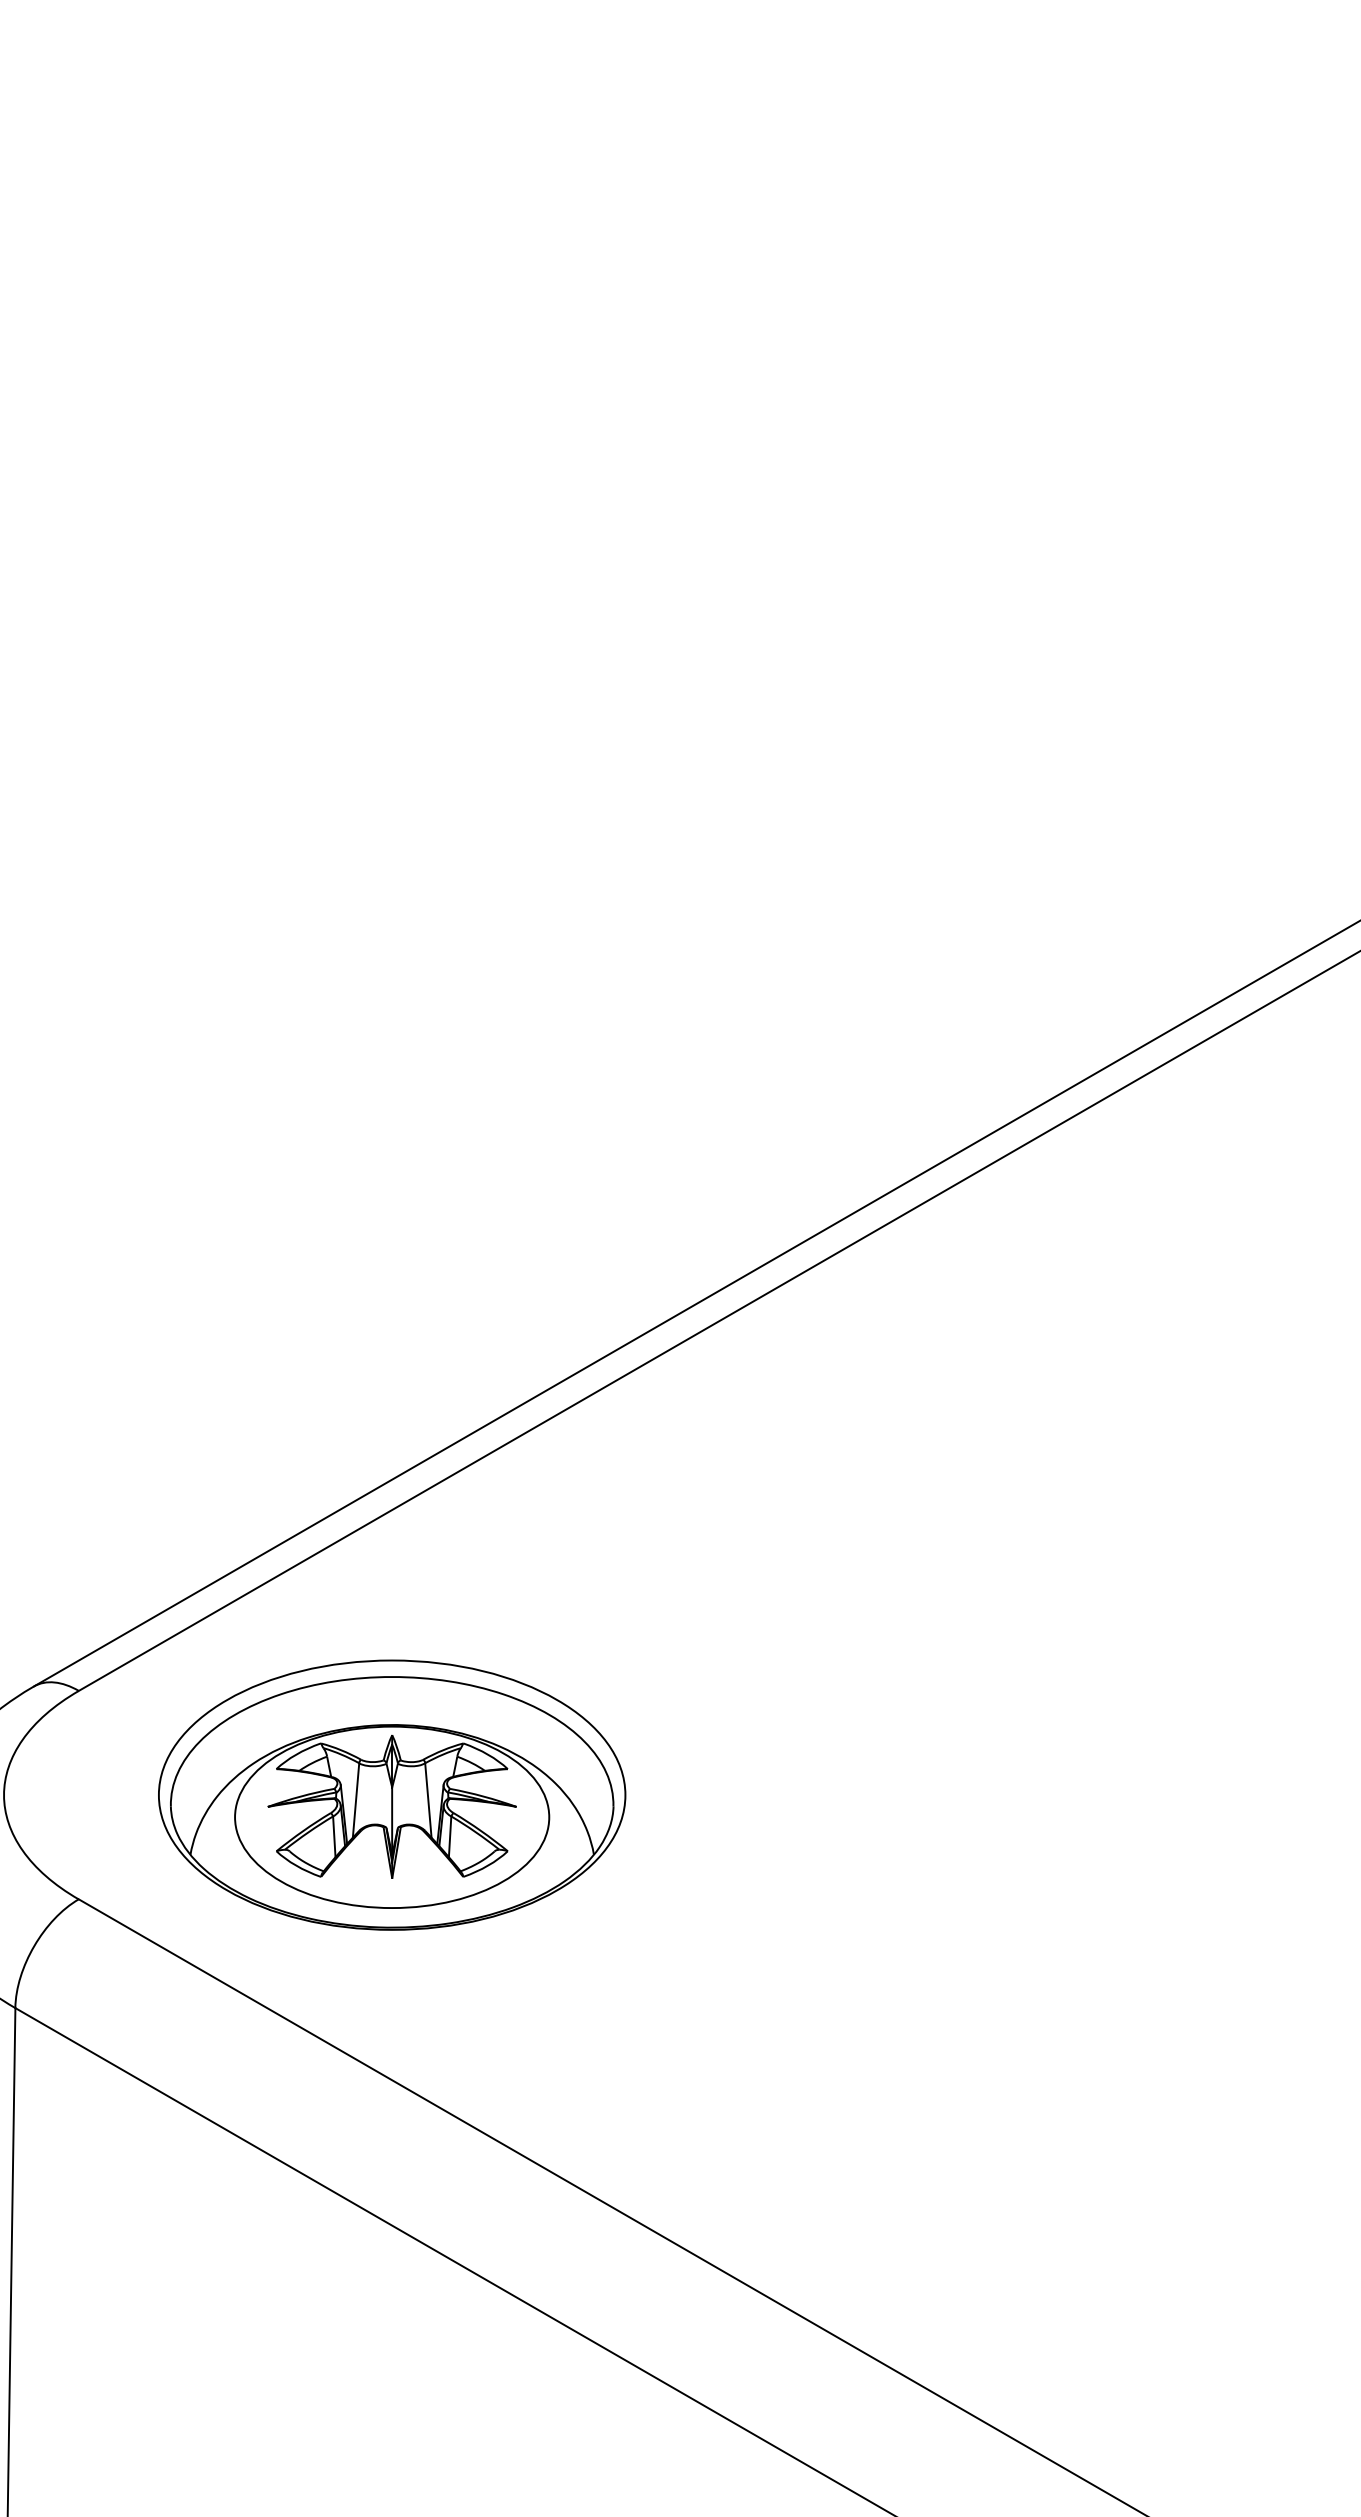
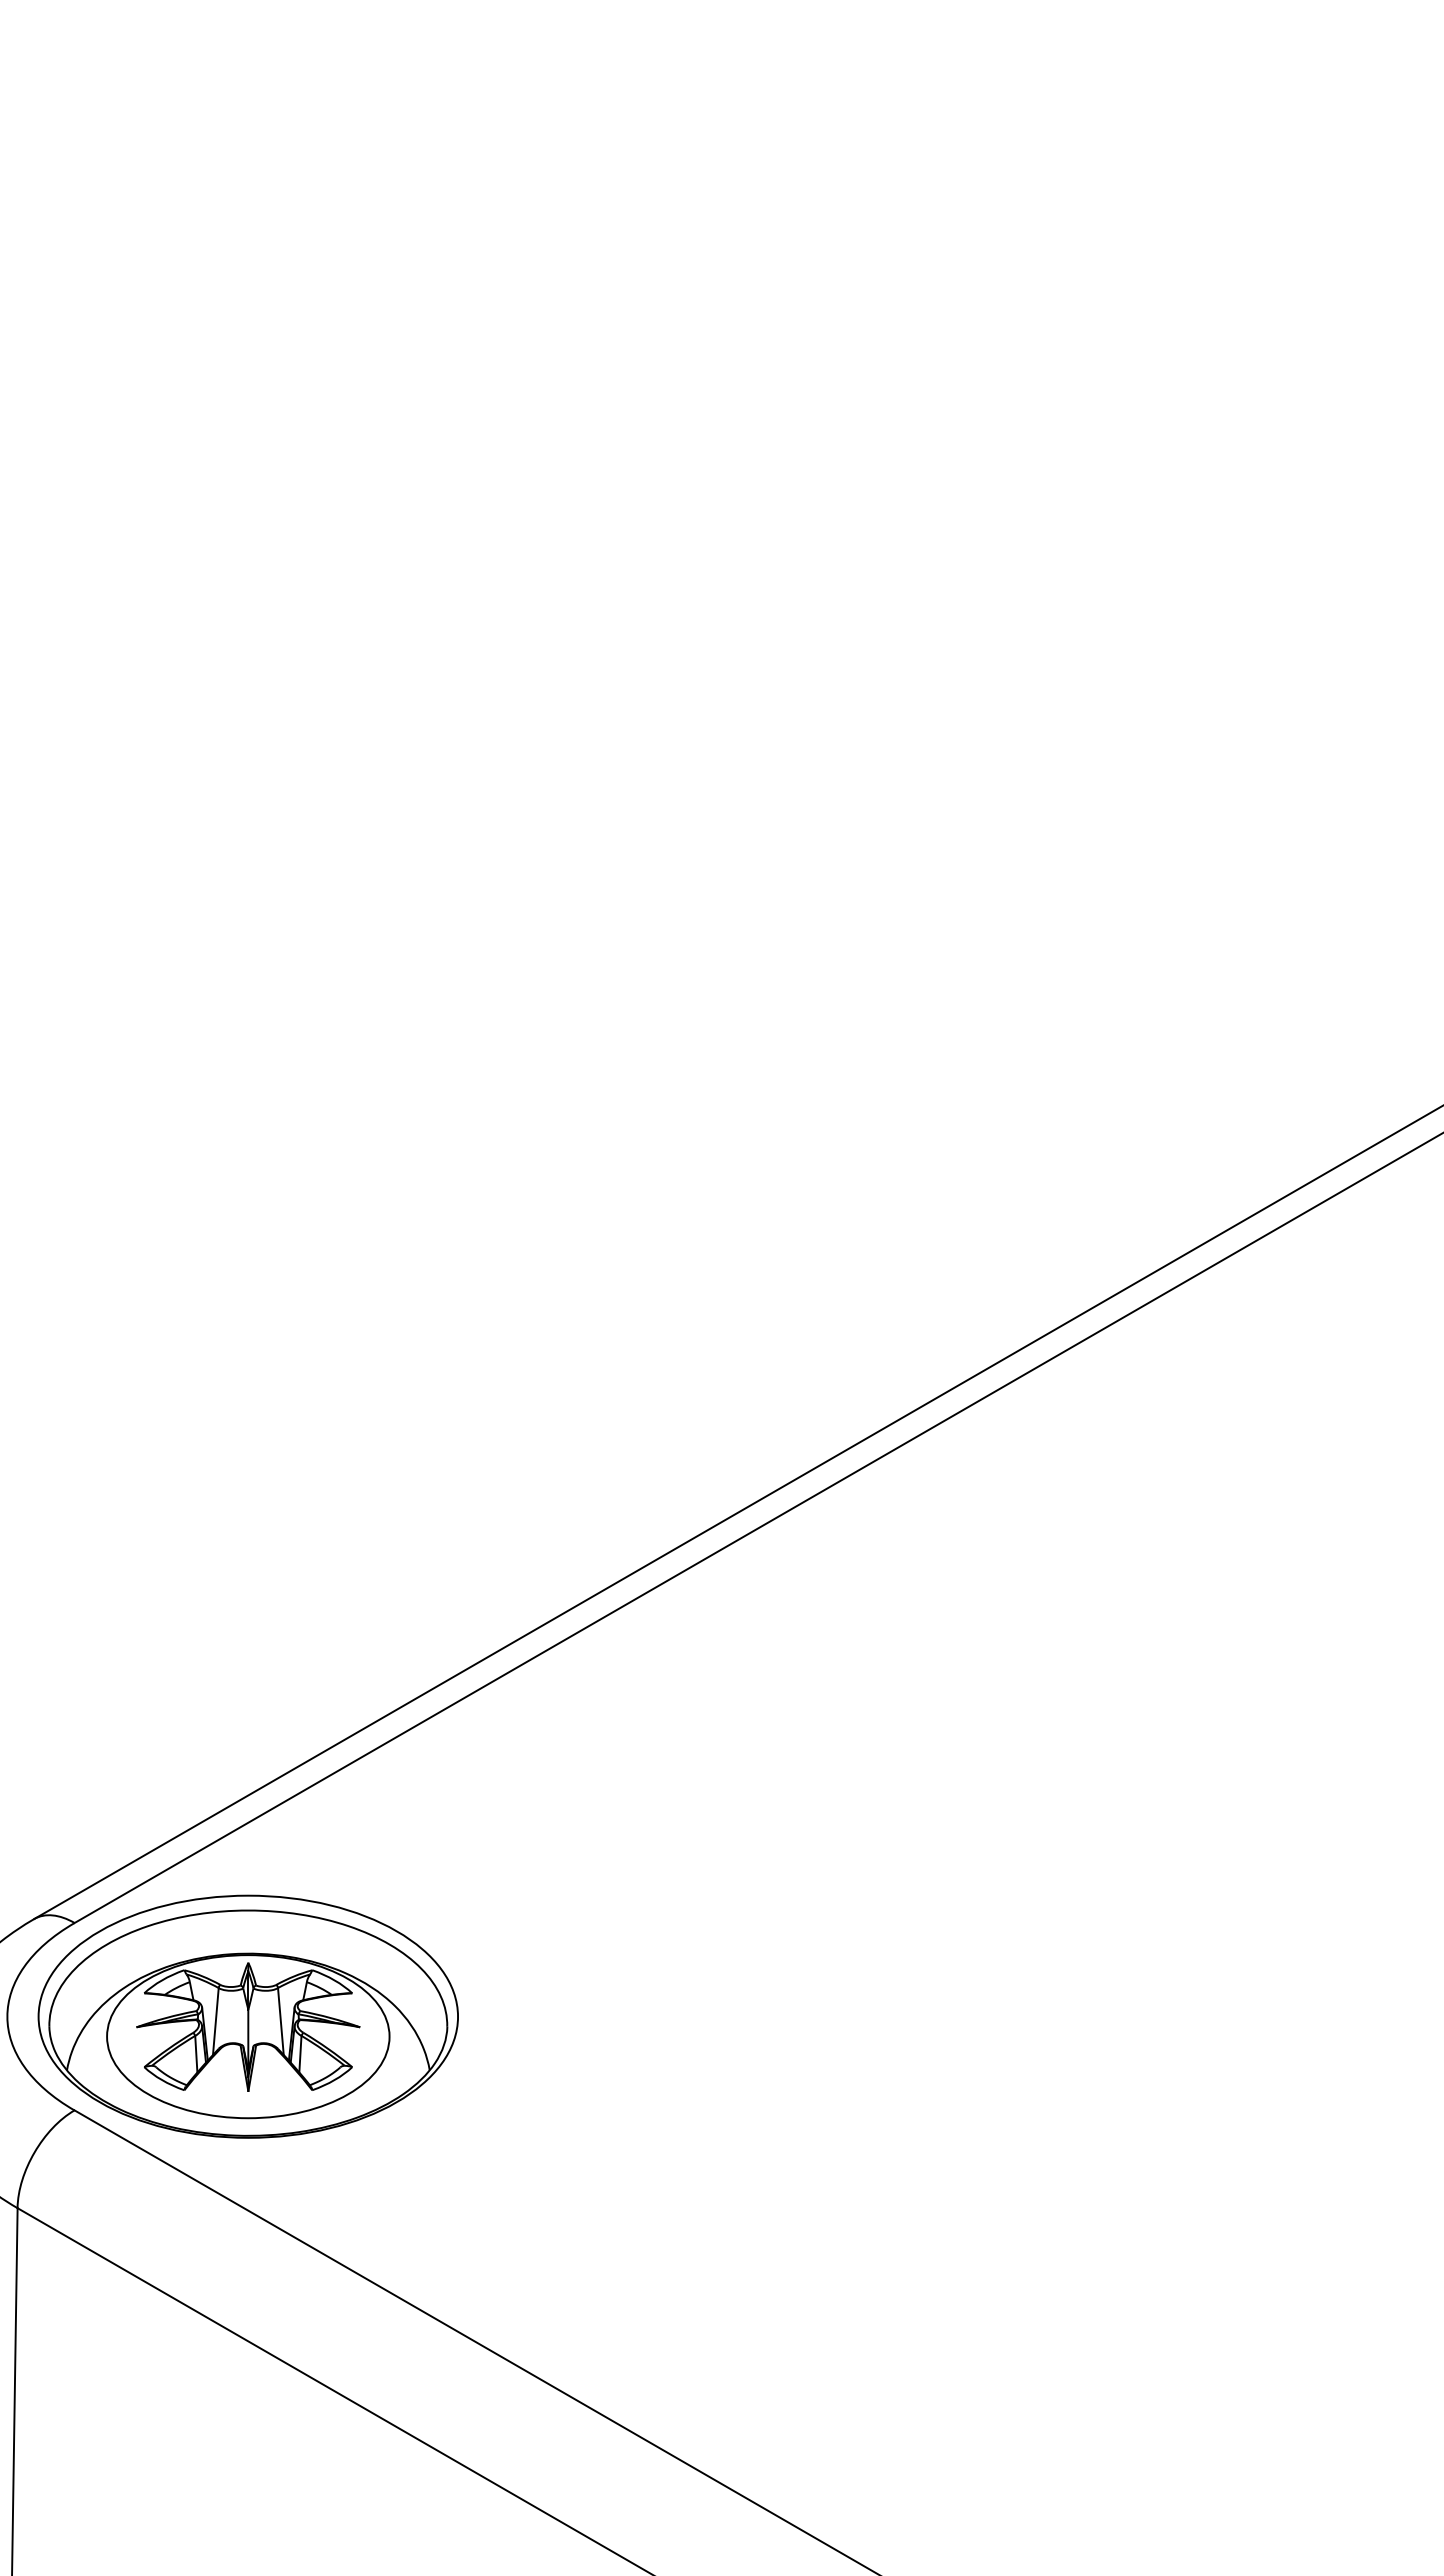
part: (391, 1794) -> (247, 2016), moved

